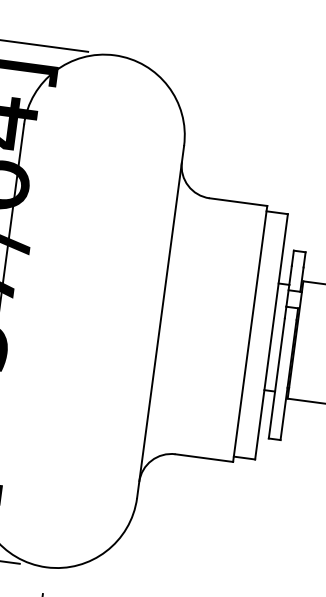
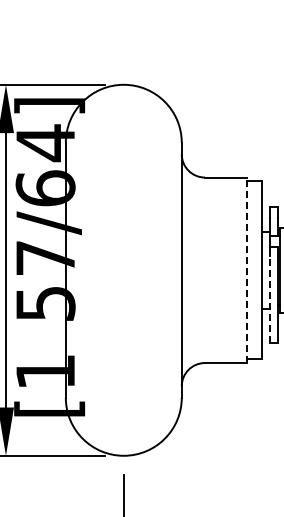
line: (249, 334) -> (246, 270), solid -> dashed
line: (276, 378) -> (269, 299), solid -> dashed

